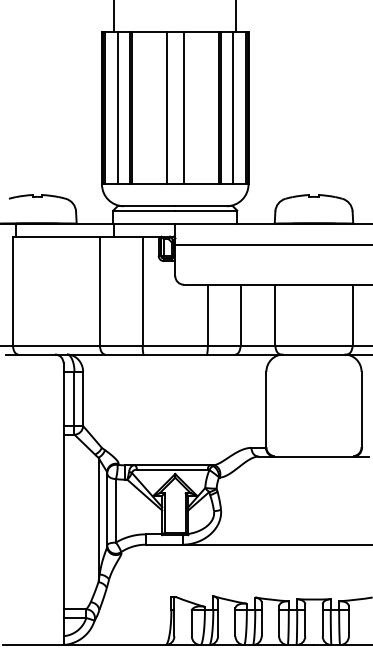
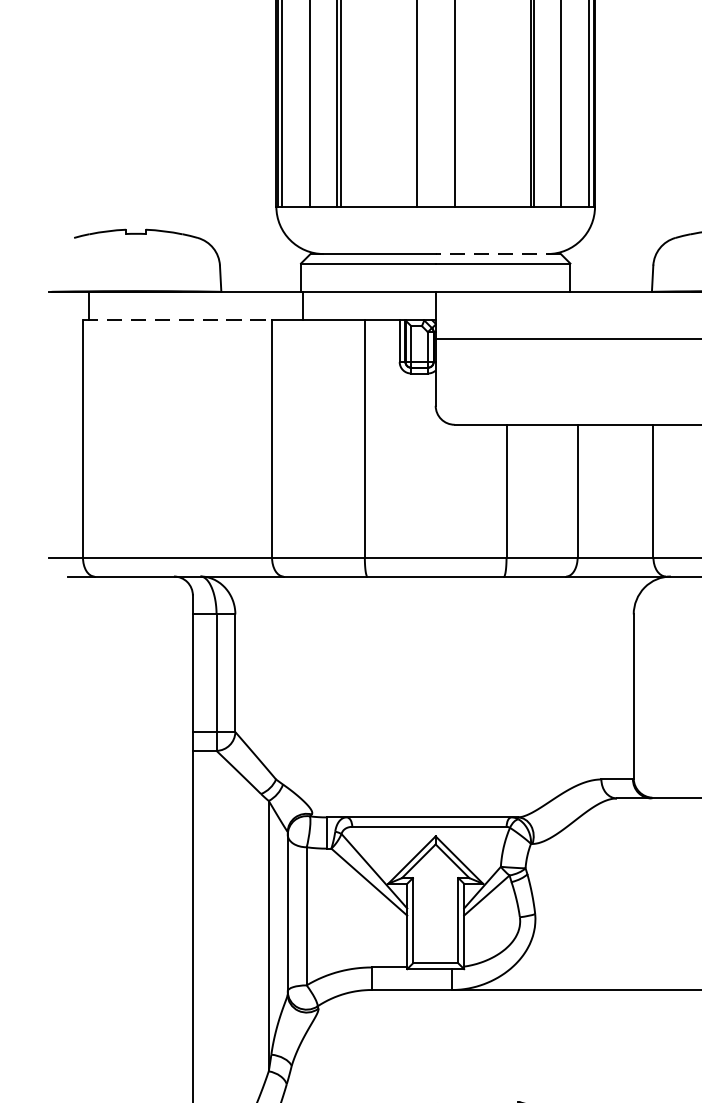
line: (204, 206) -> (499, 254), solid -> dashed
line: (57, 236) -> (179, 319), solid -> dashed

